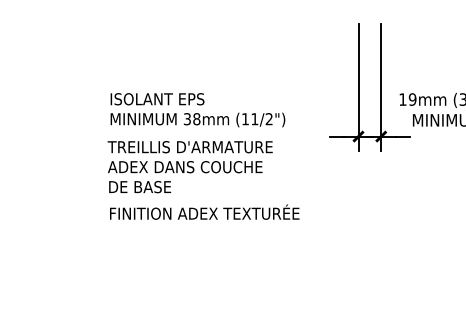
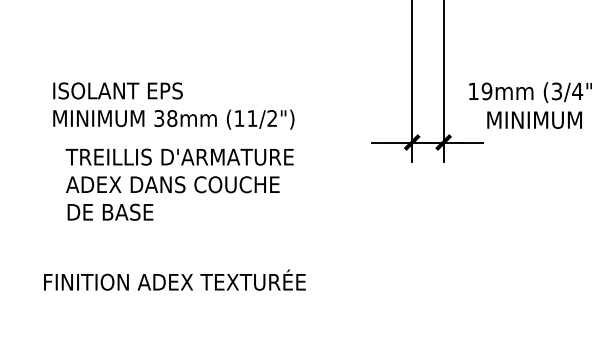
text: (197, 110) -> (173, 106), moved
text: (204, 211) -> (174, 279), moved

